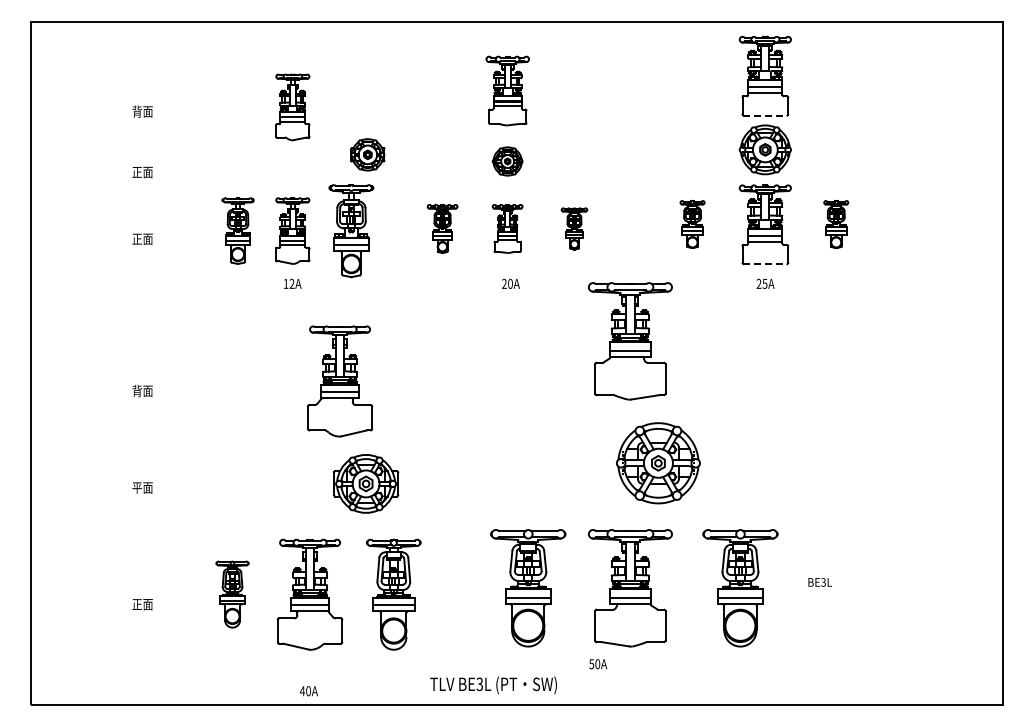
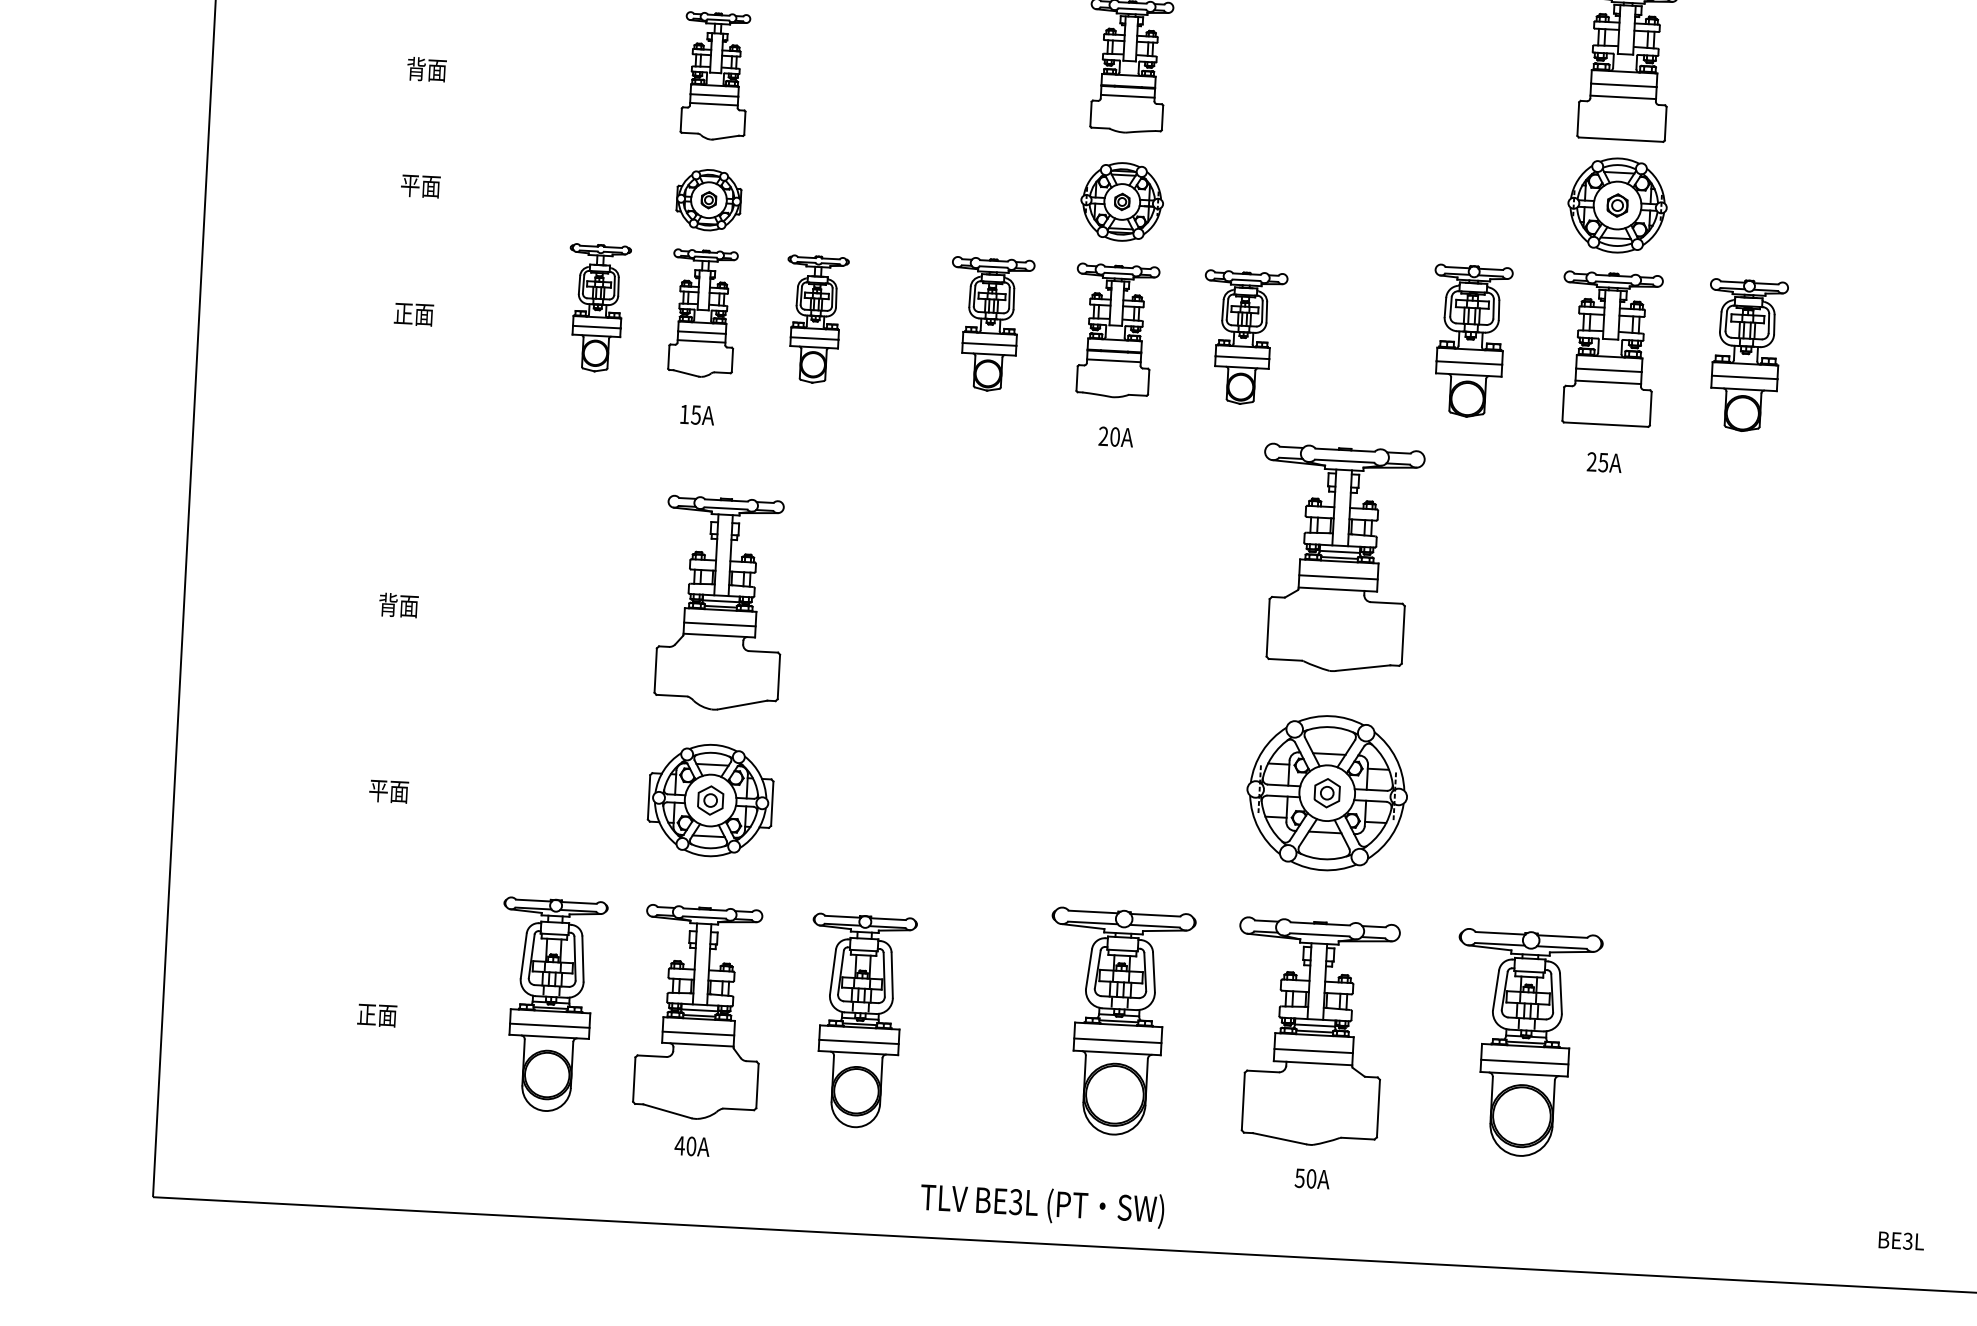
line: (765, 115) -> (1621, 139), dashed -> solid
part: (367, 154) -> (708, 199), moved
part: (507, 161) -> (1121, 201), size x1.43
text: (136, 172) -> (408, 185), 正面 -> 平面
part: (692, 224) -> (1470, 341), size x1.67
part: (836, 224) -> (1746, 355), size x1.67
part: (442, 228) -> (990, 323), size x1.43
part: (507, 228) -> (1115, 330), size x1.43
part: (574, 228) -> (1243, 337), size x1.67
part: (351, 230) -> (815, 318), size x0.71
line: (765, 264) -> (1606, 425), dashed -> solid
text: (291, 283) -> (695, 414), 12A -> 15A
part: (339, 381) -> (719, 604), moved
part: (658, 463) -> (1327, 793), moved
part: (365, 483) -> (709, 799), moved
text: (819, 582) -> (1900, 1241), moved
part: (232, 594) -> (550, 1004), size x1.67
text: (598, 664) -> (1312, 1179), moved
text: (308, 691) -> (691, 1146), moved

